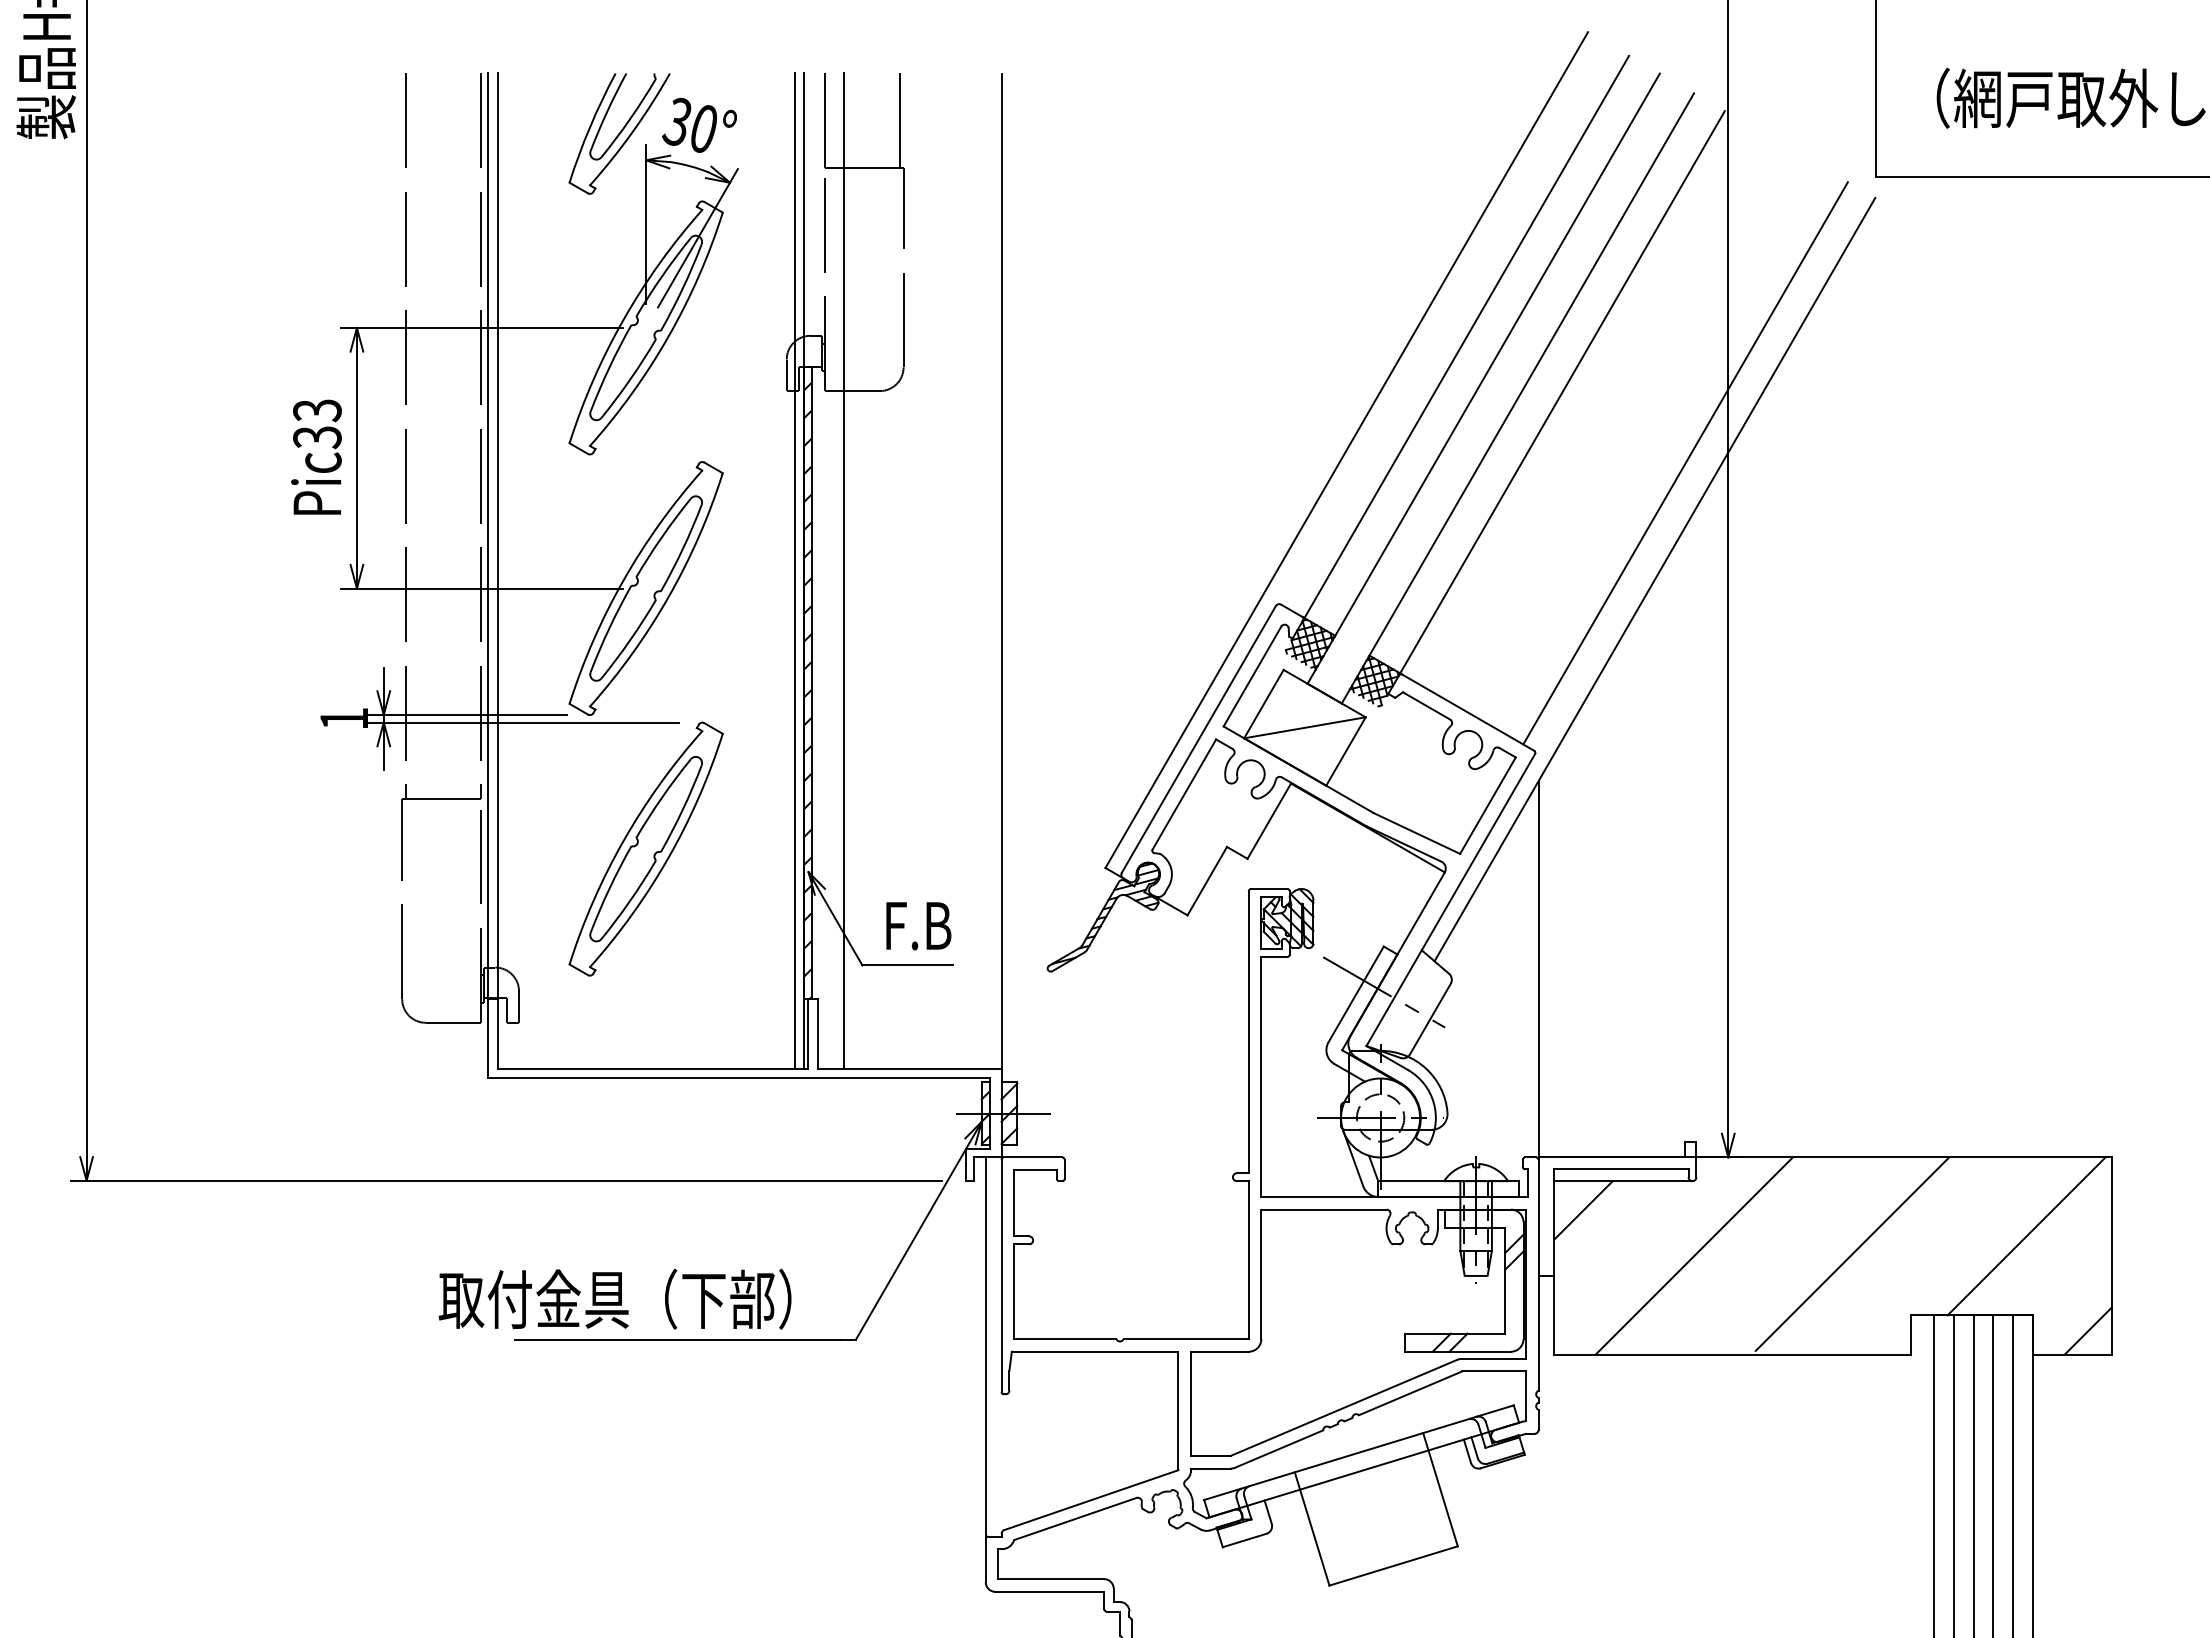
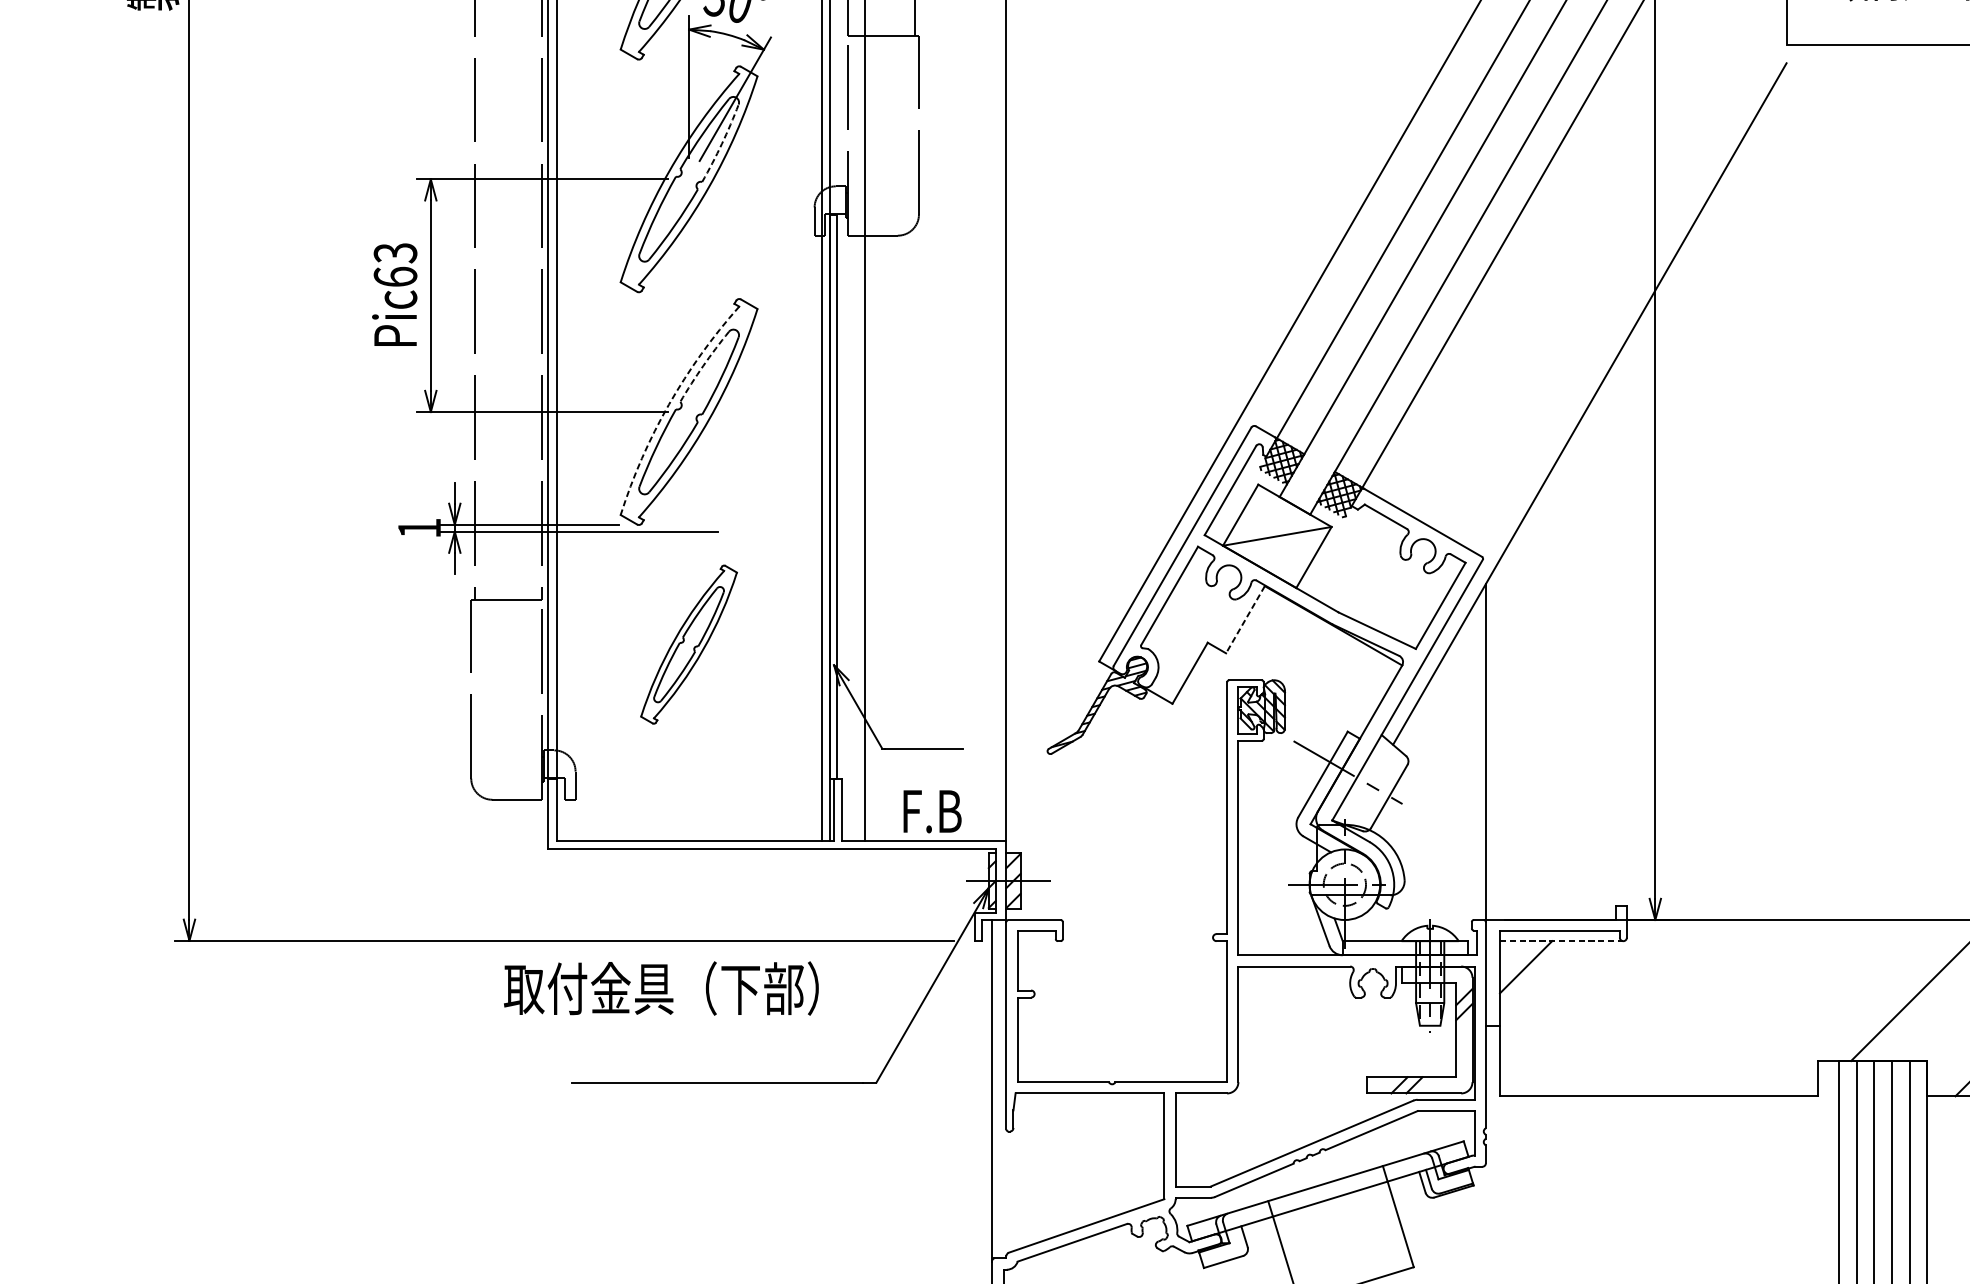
arc: (682, 288) -> (721, 144), solid -> dashed
text: (317, 437) -> (395, 277), Pic33 -> Pic63
line: (1685, 463) -> (1617, 300), removed
arc: (662, 536) -> (703, 365), solid -> dashed
arc: (623, 580) -> (668, 404), solid -> dashed
hatch: (808, 690) -> (834, 503), removed
line: (1269, 821) -> (1245, 620), solid -> dashed
part: (645, 848) -> (688, 644), size x0.7
text: (918, 926) -> (932, 811), moved
line: (1623, 1181) -> (1561, 941), solid -> dashed
line: (1852, 1253) -> (1766, 1005), removed
line: (1693, 1255) -> (1624, 1007), removed
text: (614, 1298) -> (660, 987), moved

